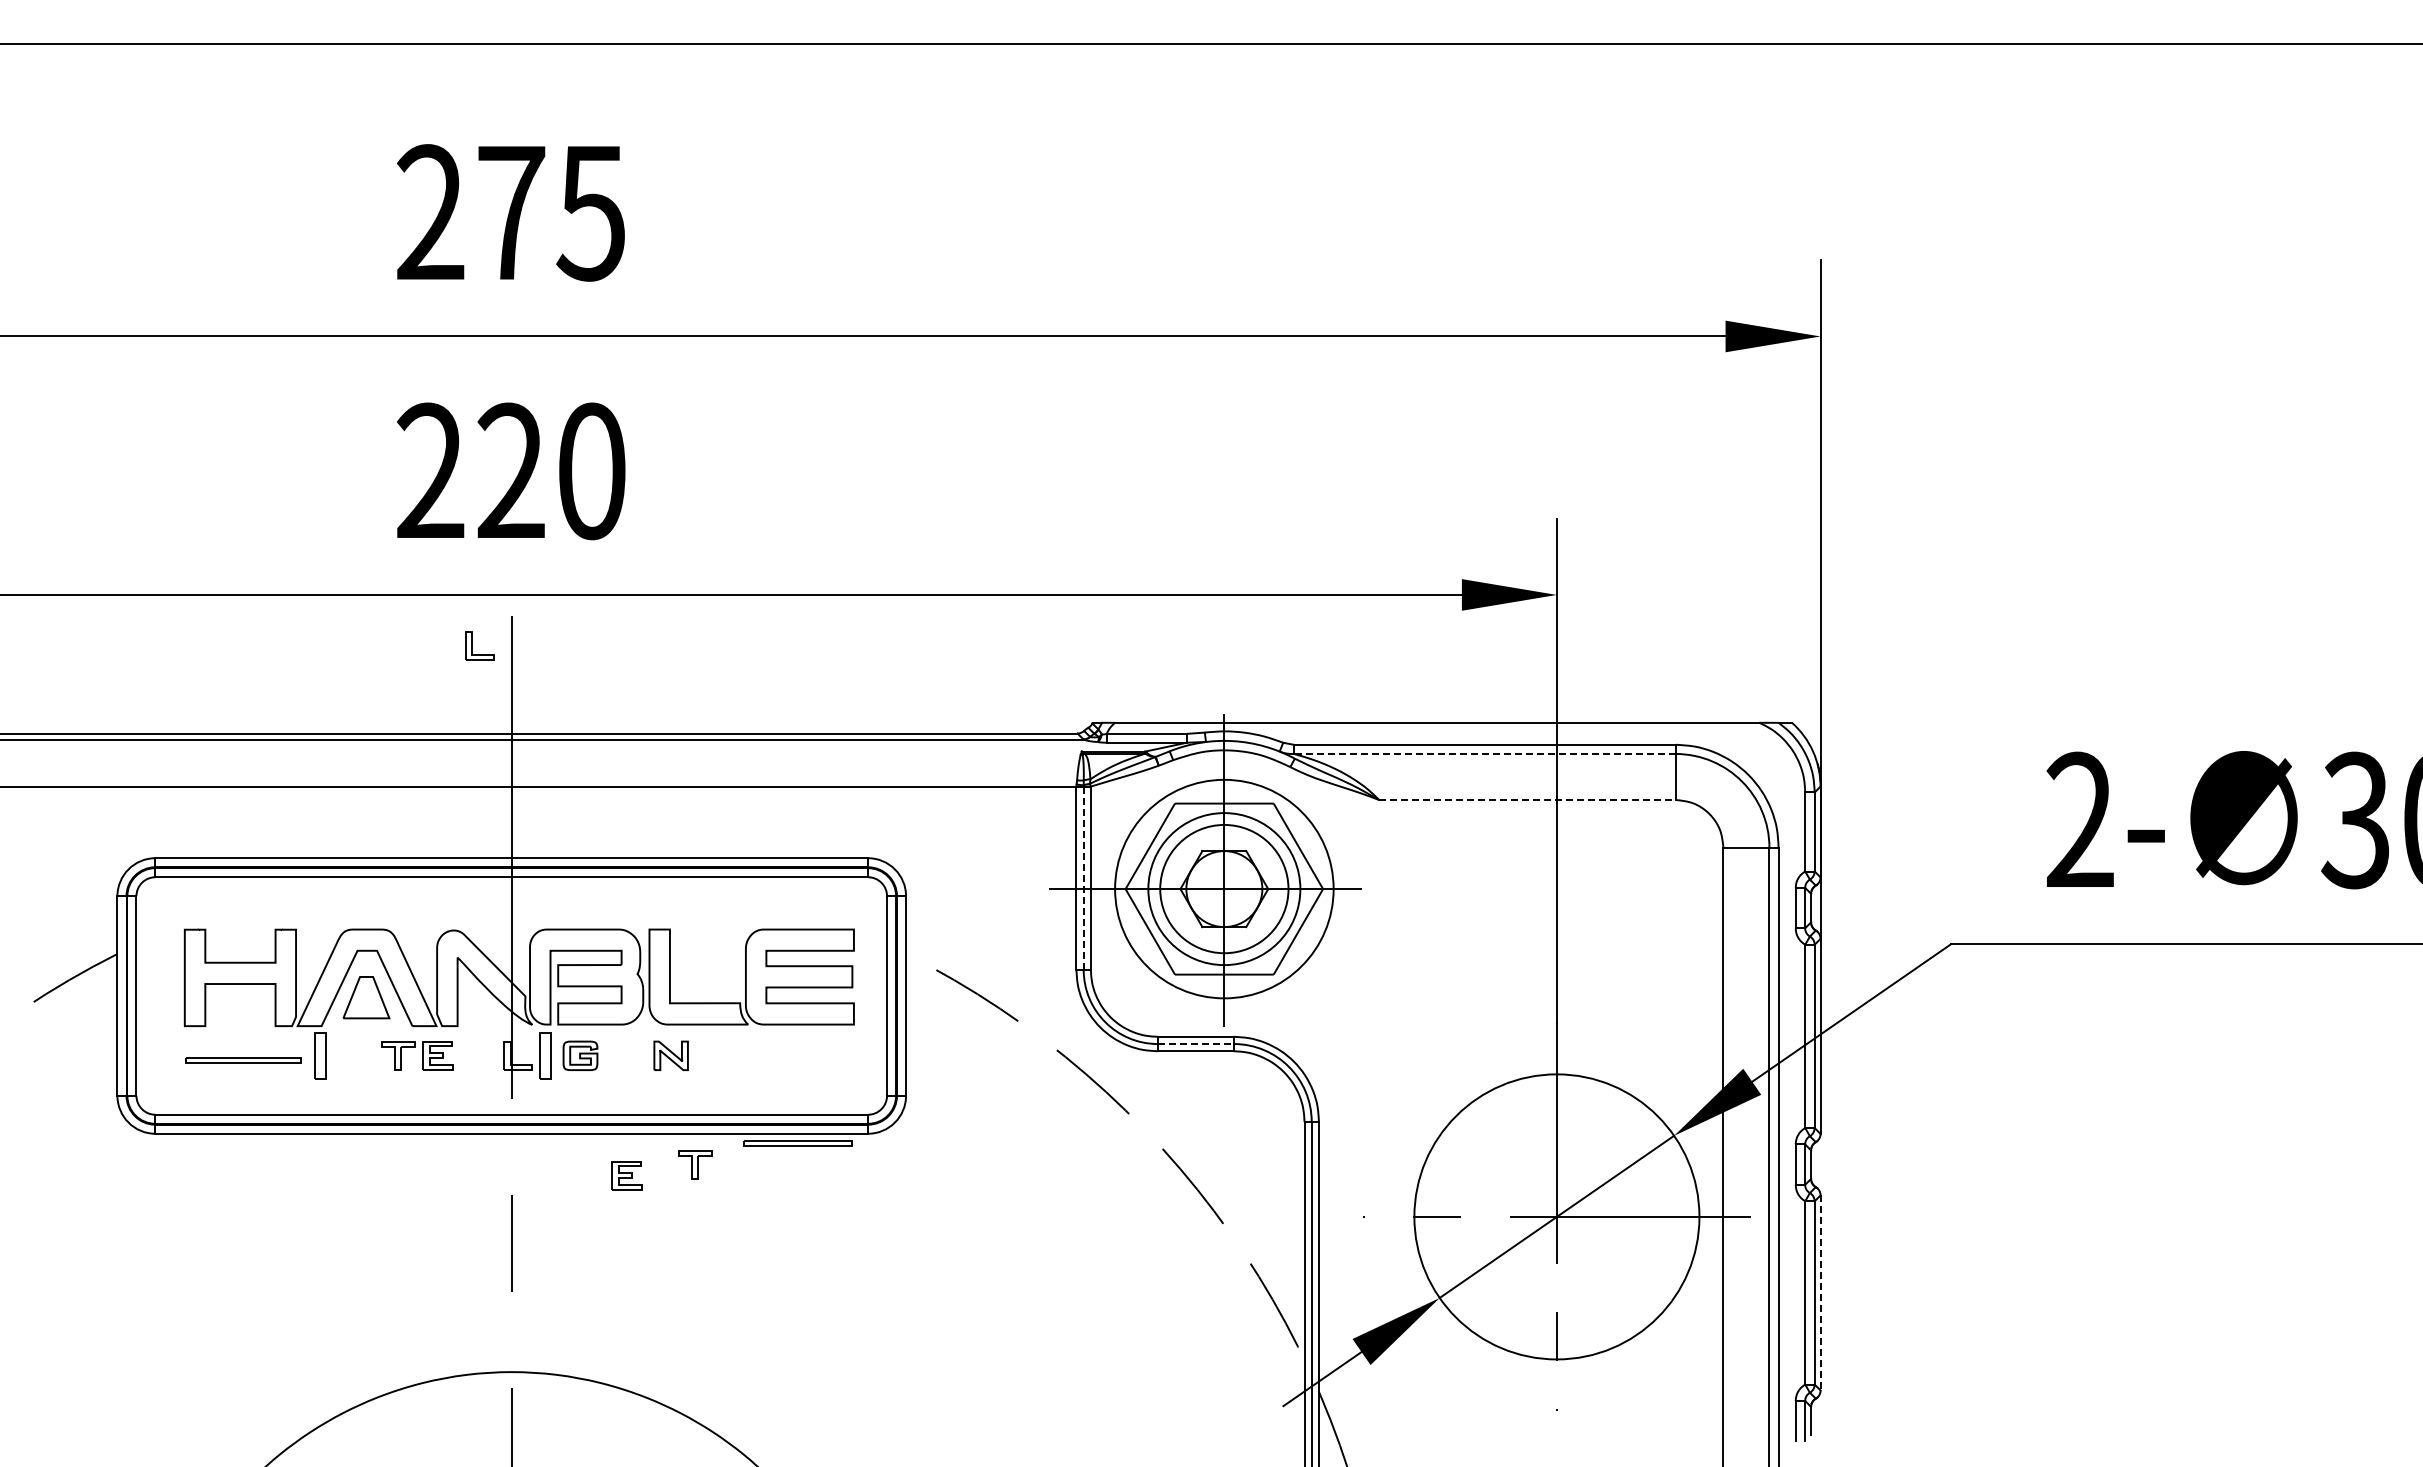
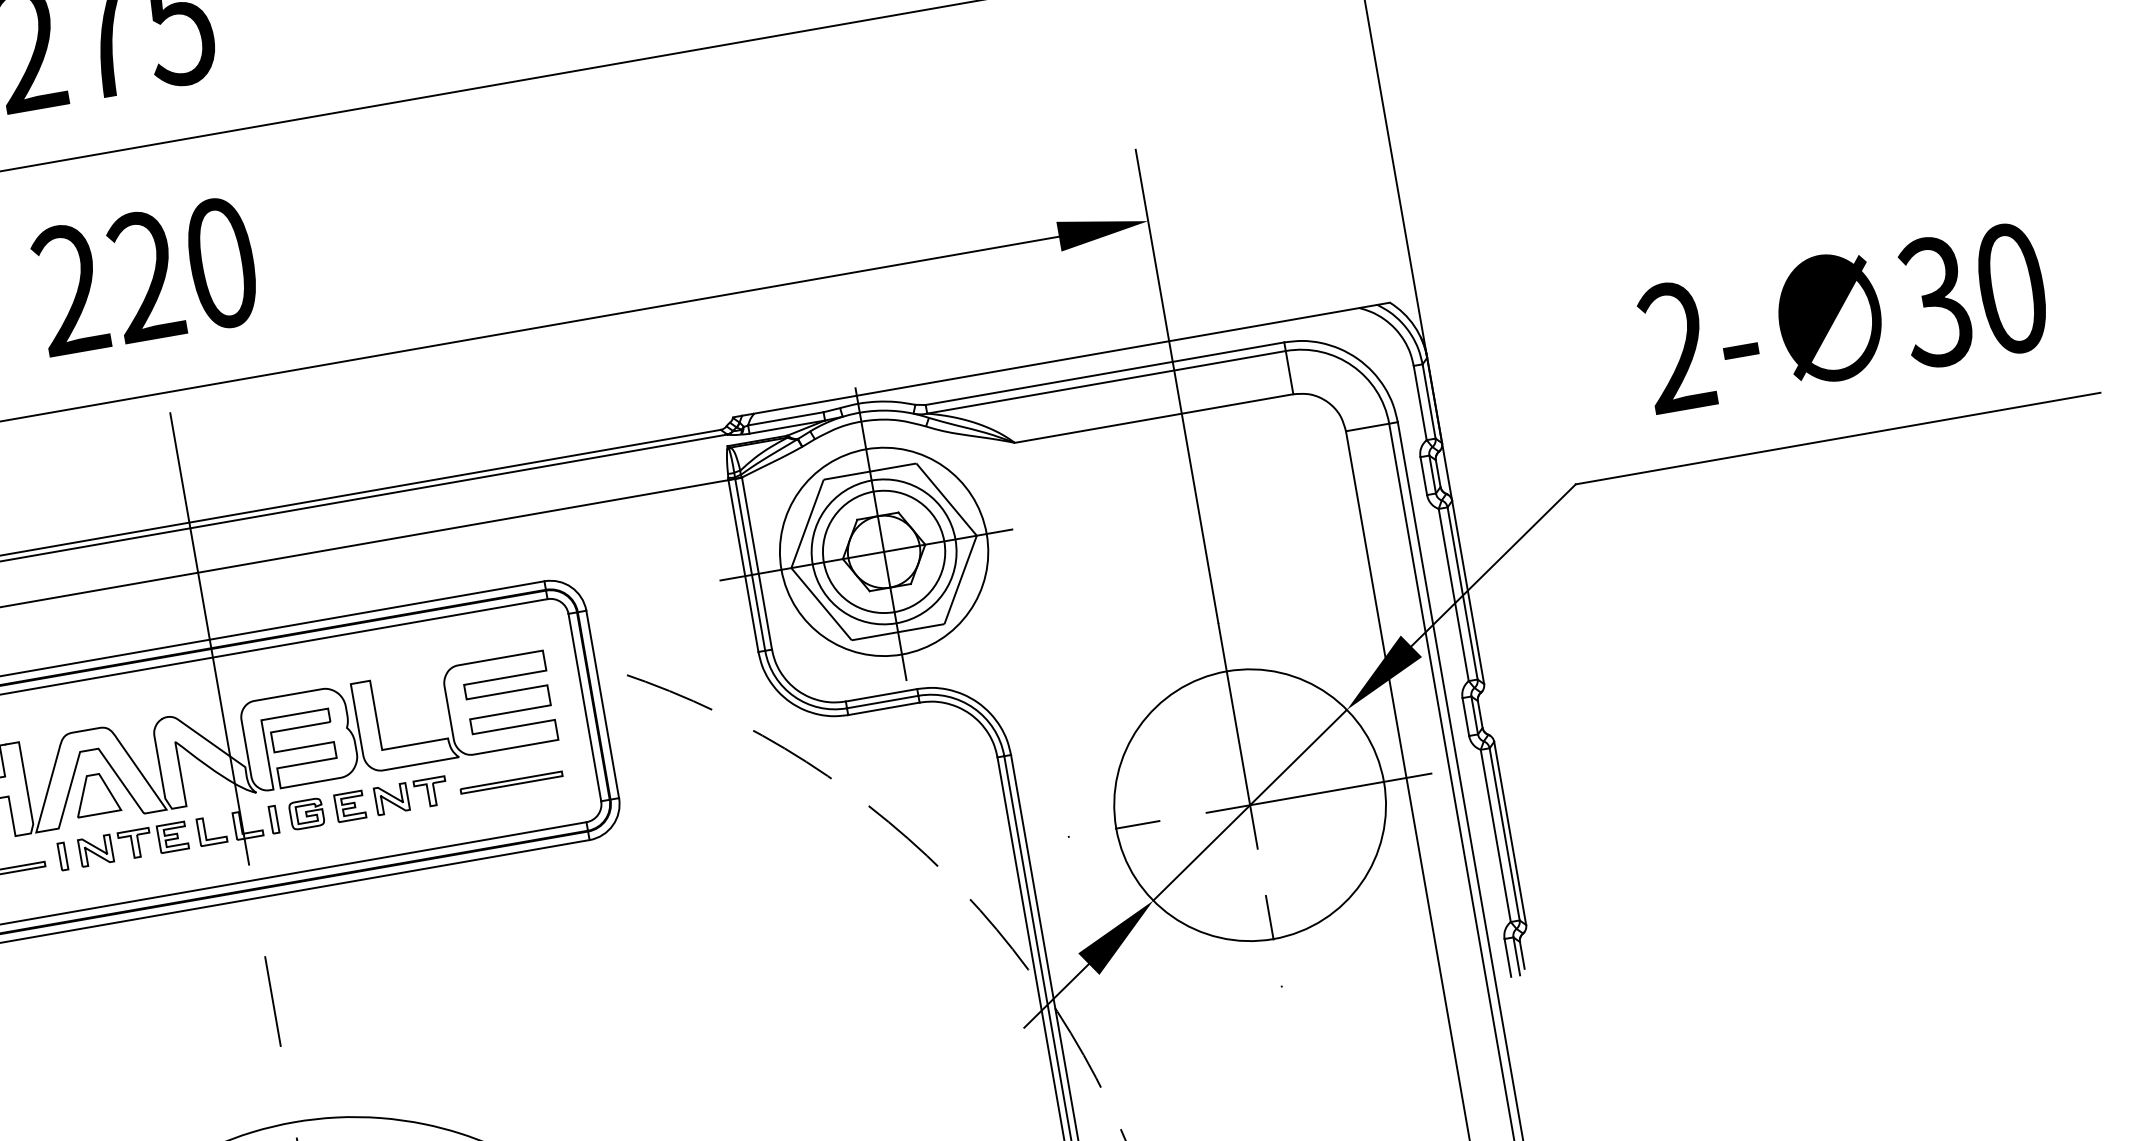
part: (472, 645) -> (205, 831), moved
line: (1484, 753) -> (1106, 381), dashed -> solid
line: (1527, 799) -> (1154, 418), dashed -> solid
line: (1083, 878) -> (750, 565), dashed -> solid
line: (1196, 1044) -> (883, 702), dashed -> solid
part: (320, 1055) -> (62, 856), size x0.62
part: (355, 1055) -> (95, 850), added
part: (545, 1055) -> (273, 819), size x0.62
part: (797, 1143) -> (511, 782), moved
part: (695, 1164) -> (431, 791), moved
part: (626, 1175) -> (349, 806), moved
line: (1820, 1292) -> (1510, 833), dashed -> solid

